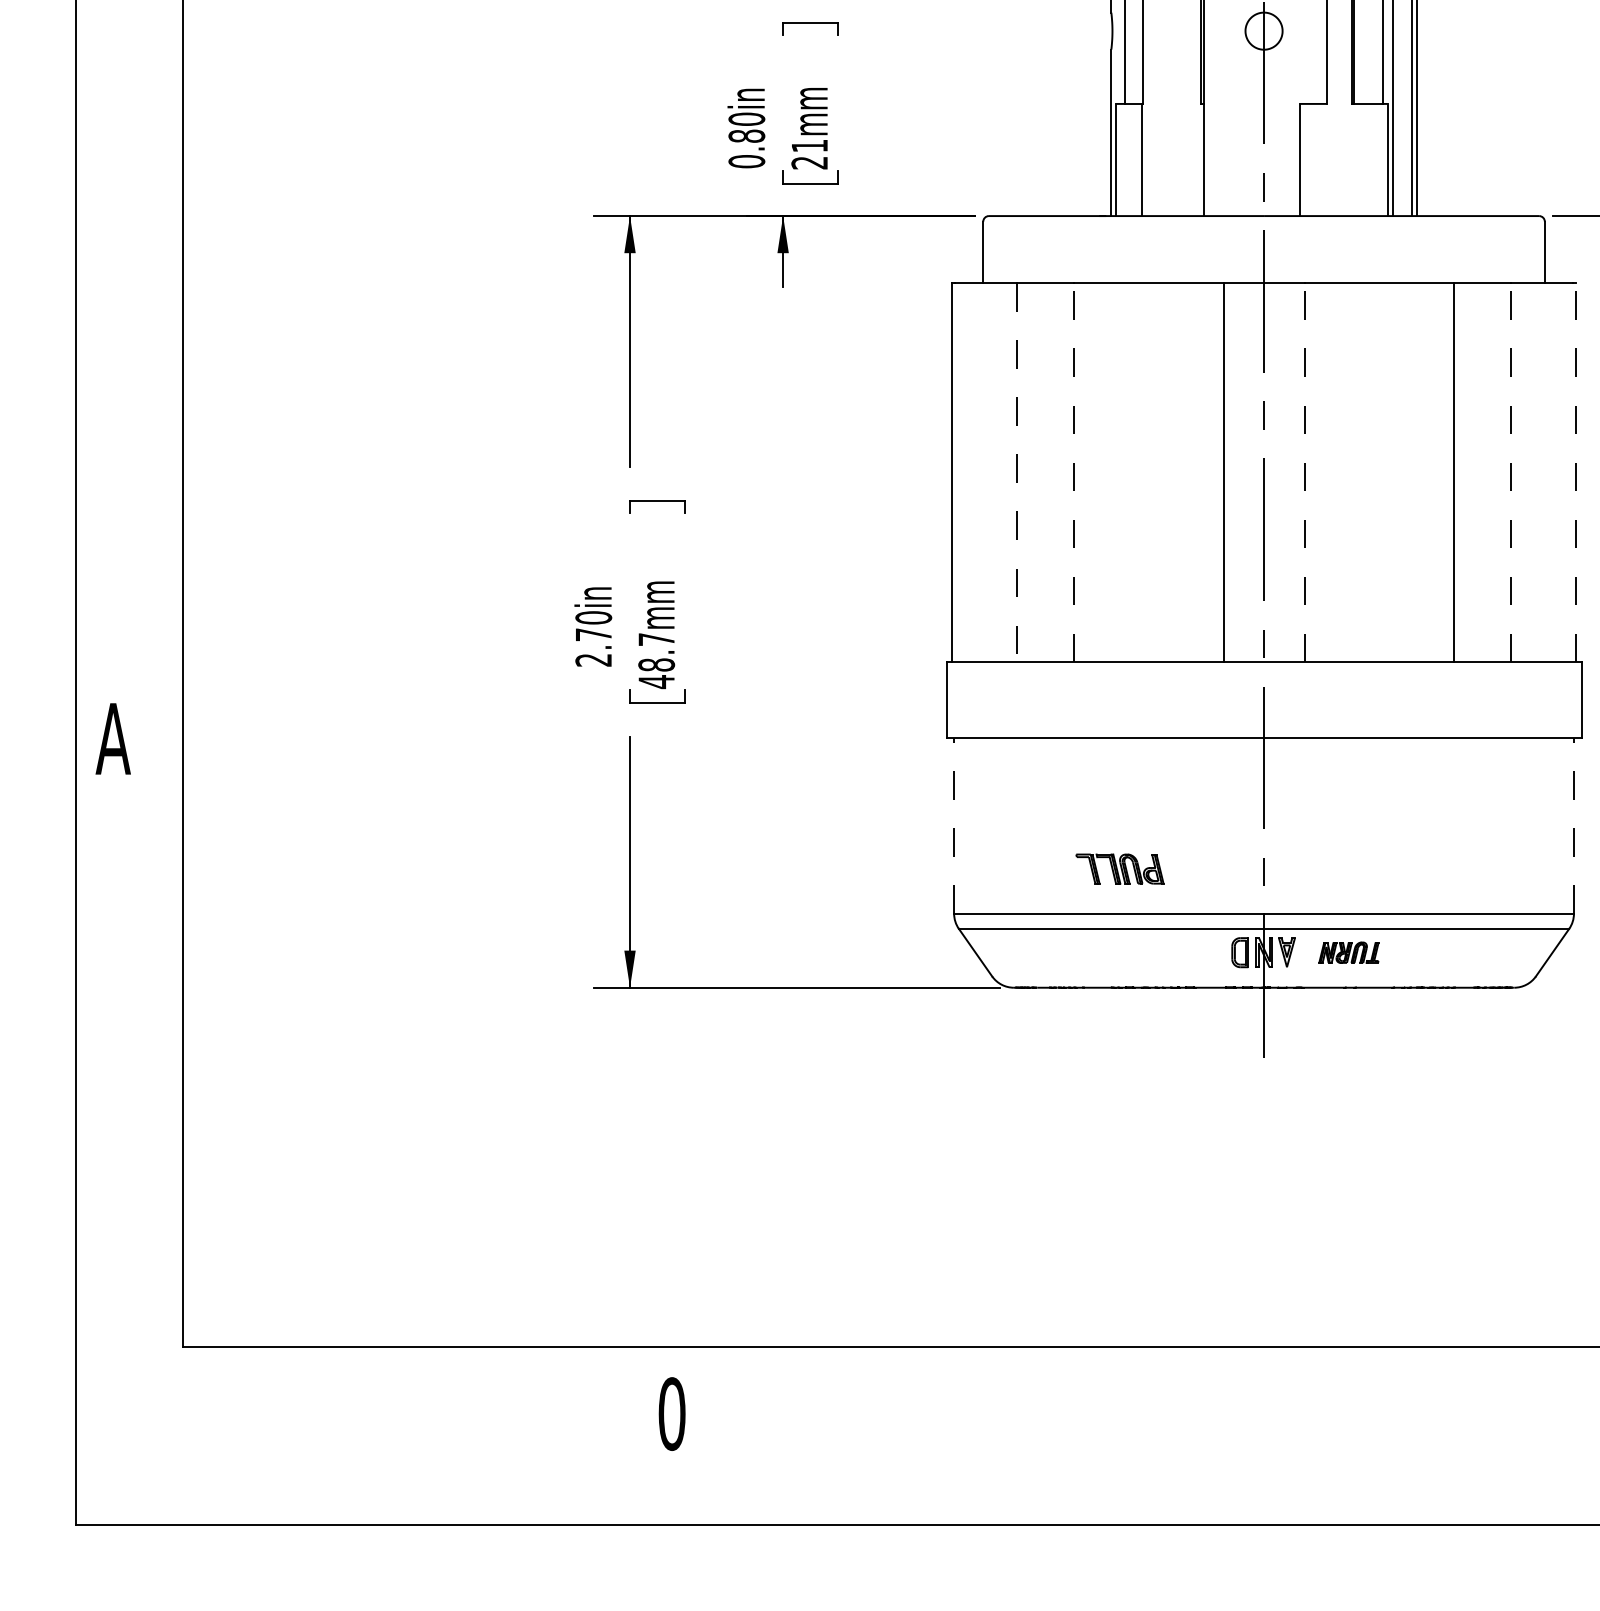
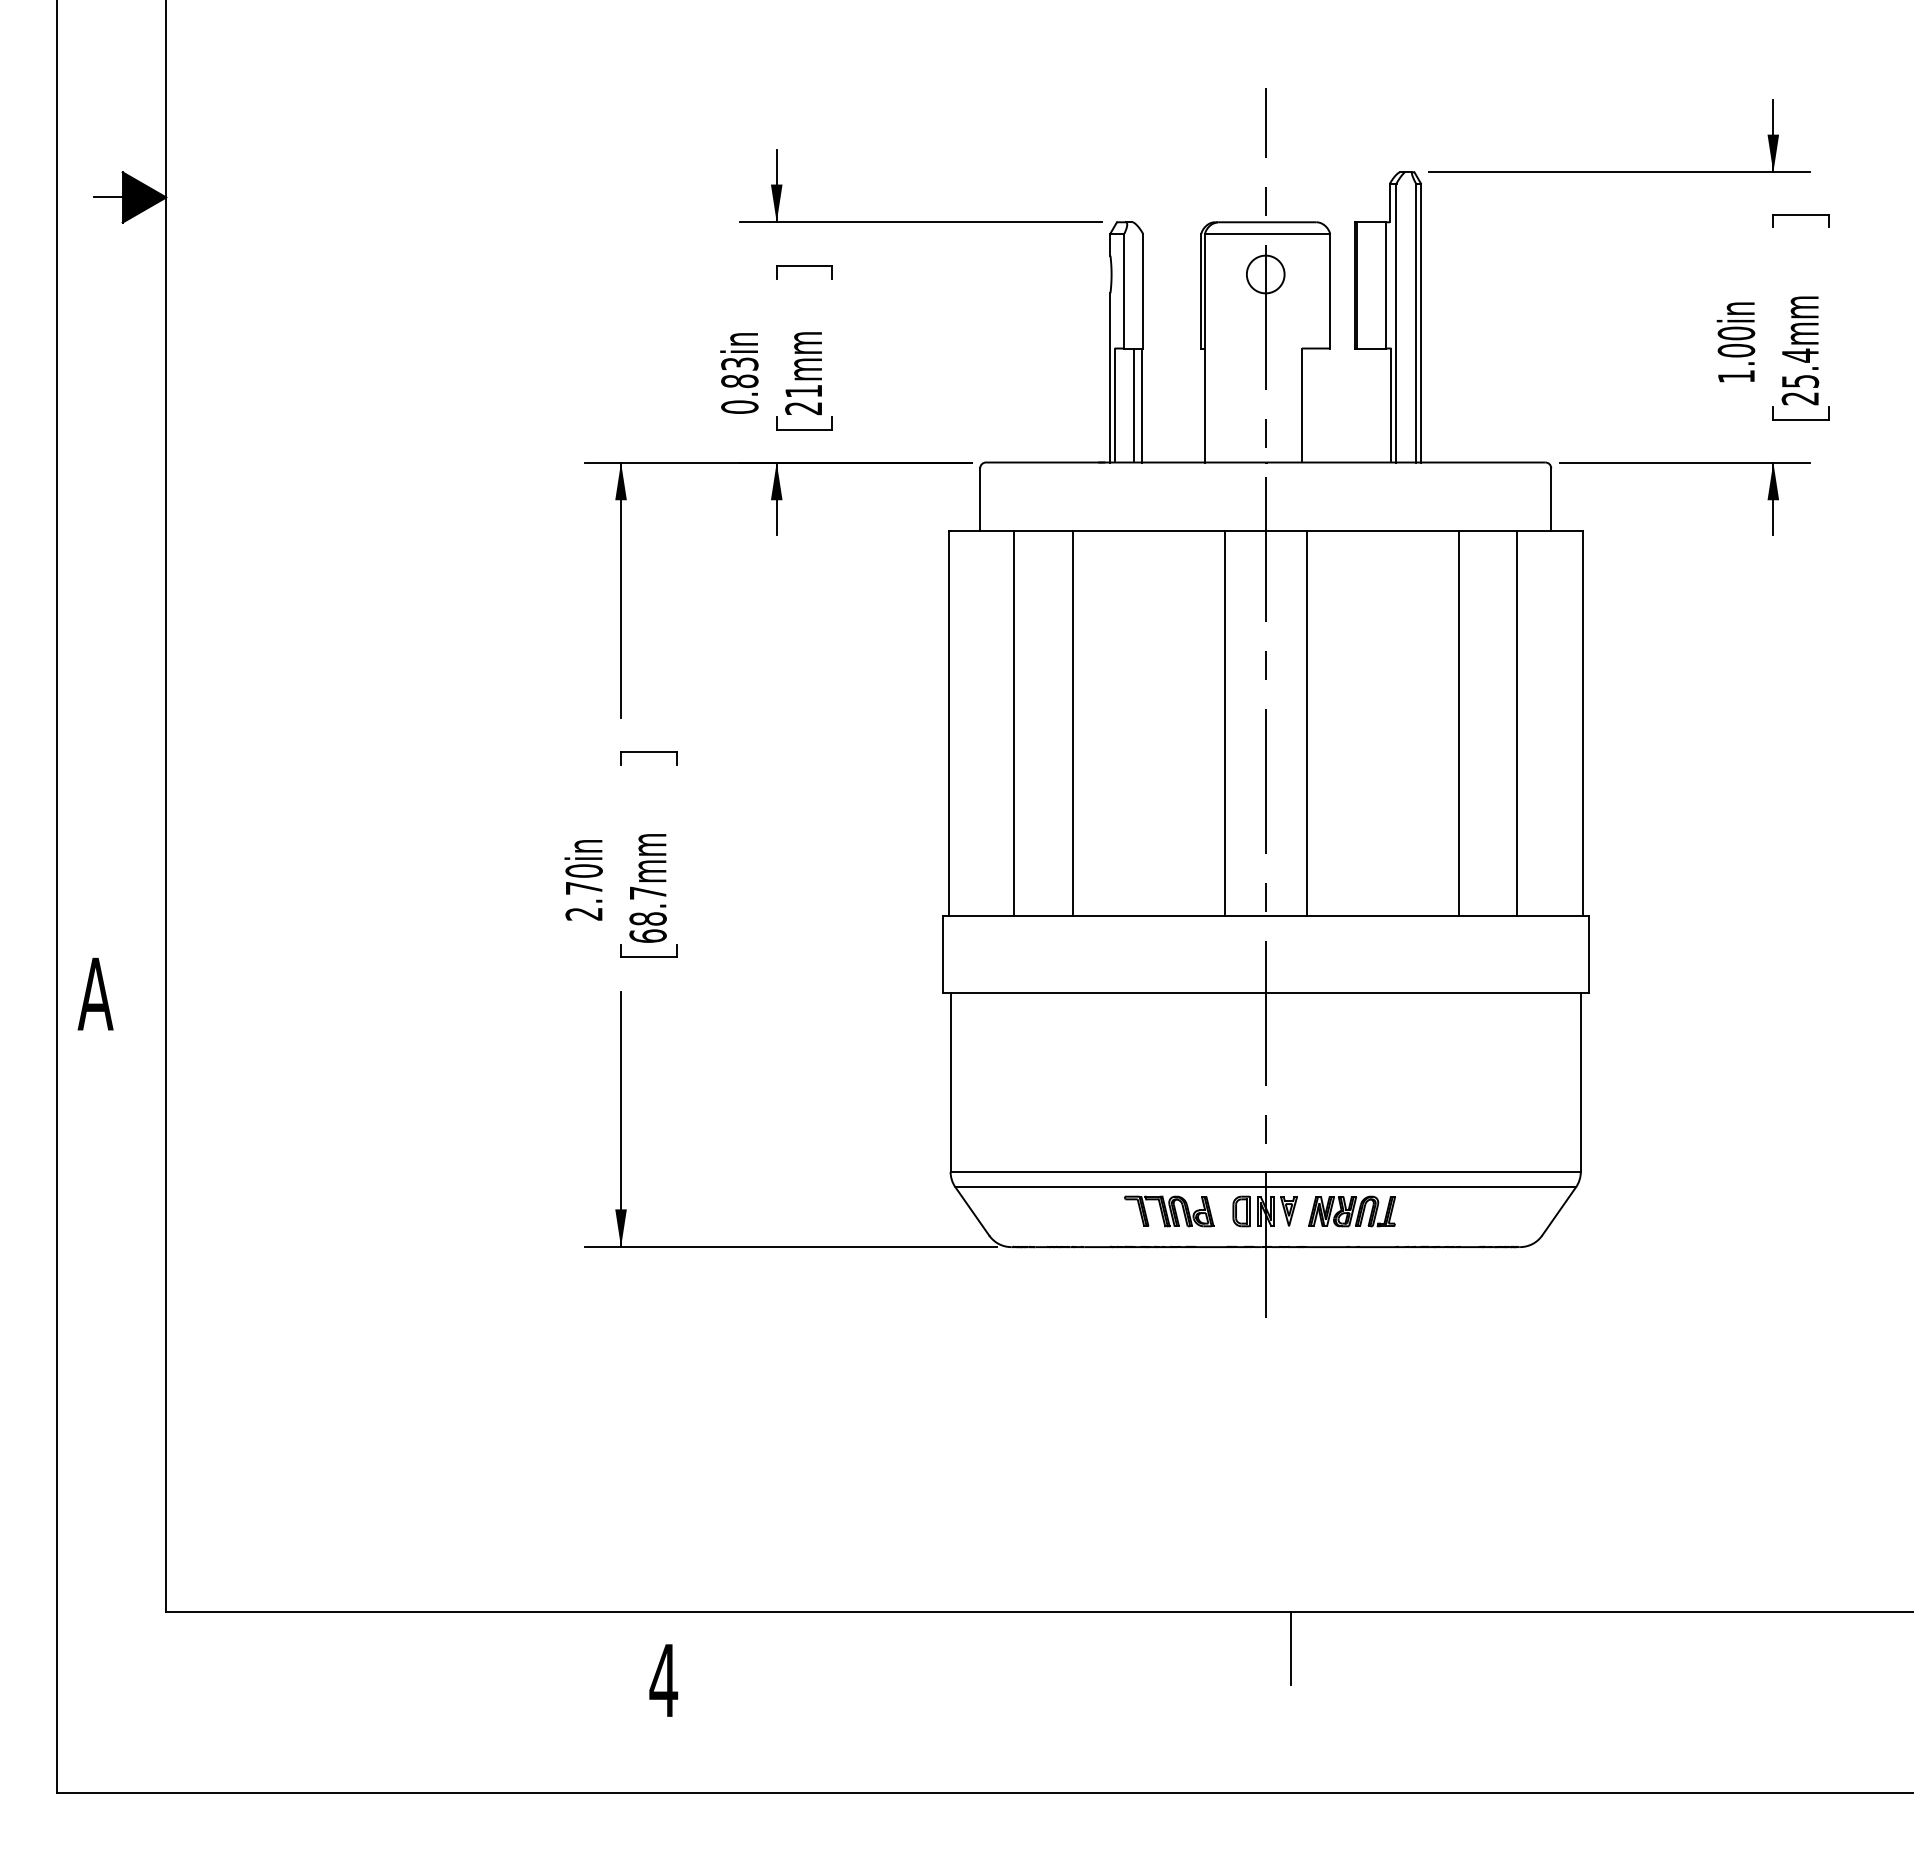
text: (746, 118) -> (739, 363), 0.80in -> 0.83in
line: (1134, 159) -> (1134, 404), added
line: (1016, 472) -> (1014, 723), dashed -> solid
line: (1074, 472) -> (1072, 723), dashed -> solid
line: (1304, 472) -> (1306, 723), dashed -> solid
line: (1511, 472) -> (1517, 723), dashed -> solid
line: (1575, 472) -> (1582, 723), dashed -> solid
text: (656, 682) -> (647, 936), 48.7mm -> 68.7mm
line: (954, 825) -> (950, 1082), dashed -> solid
line: (1573, 825) -> (1580, 1082), dashed -> solid
part: (1120, 869) -> (1169, 1211), moved
part: (1348, 952) -> (1351, 1211), size x1.43
line: (1288, 1382) -> (1290, 1648), added
text: (671, 1413) -> (663, 1680), 0 -> 4

